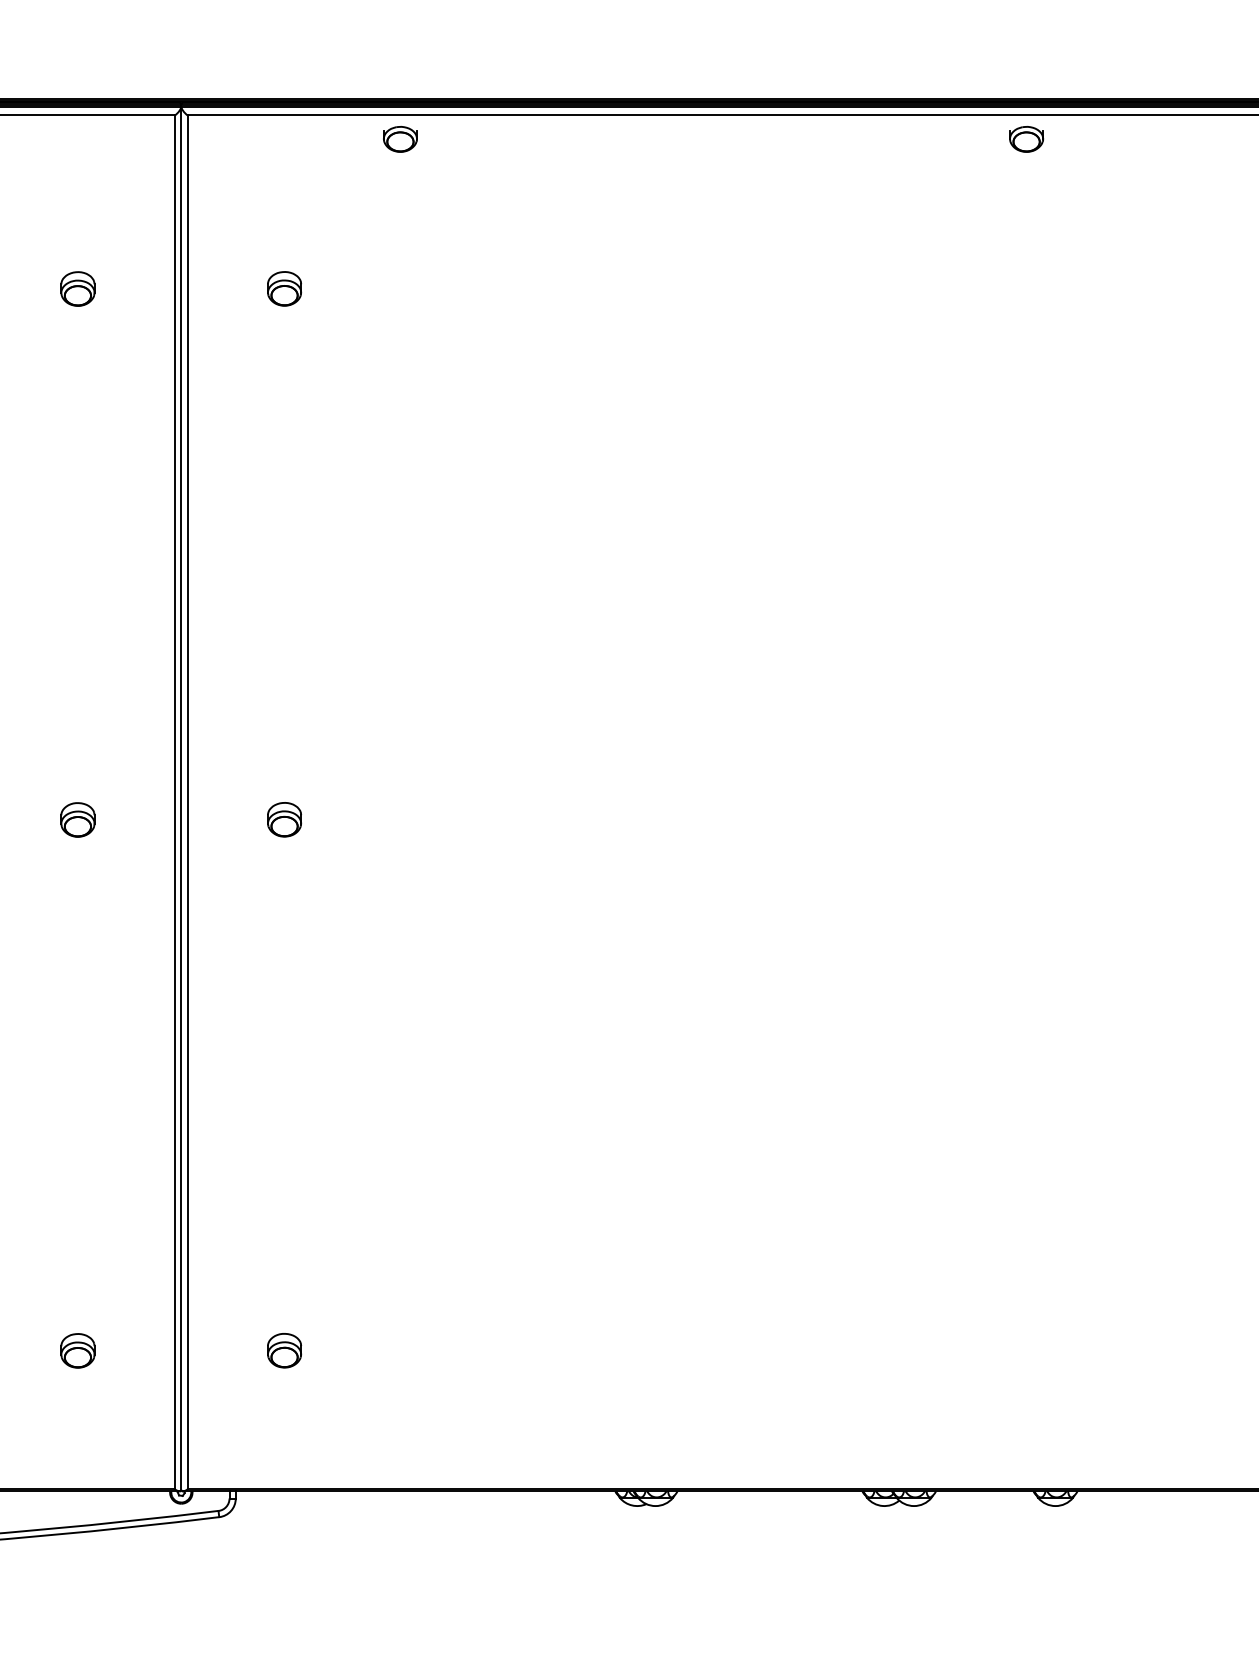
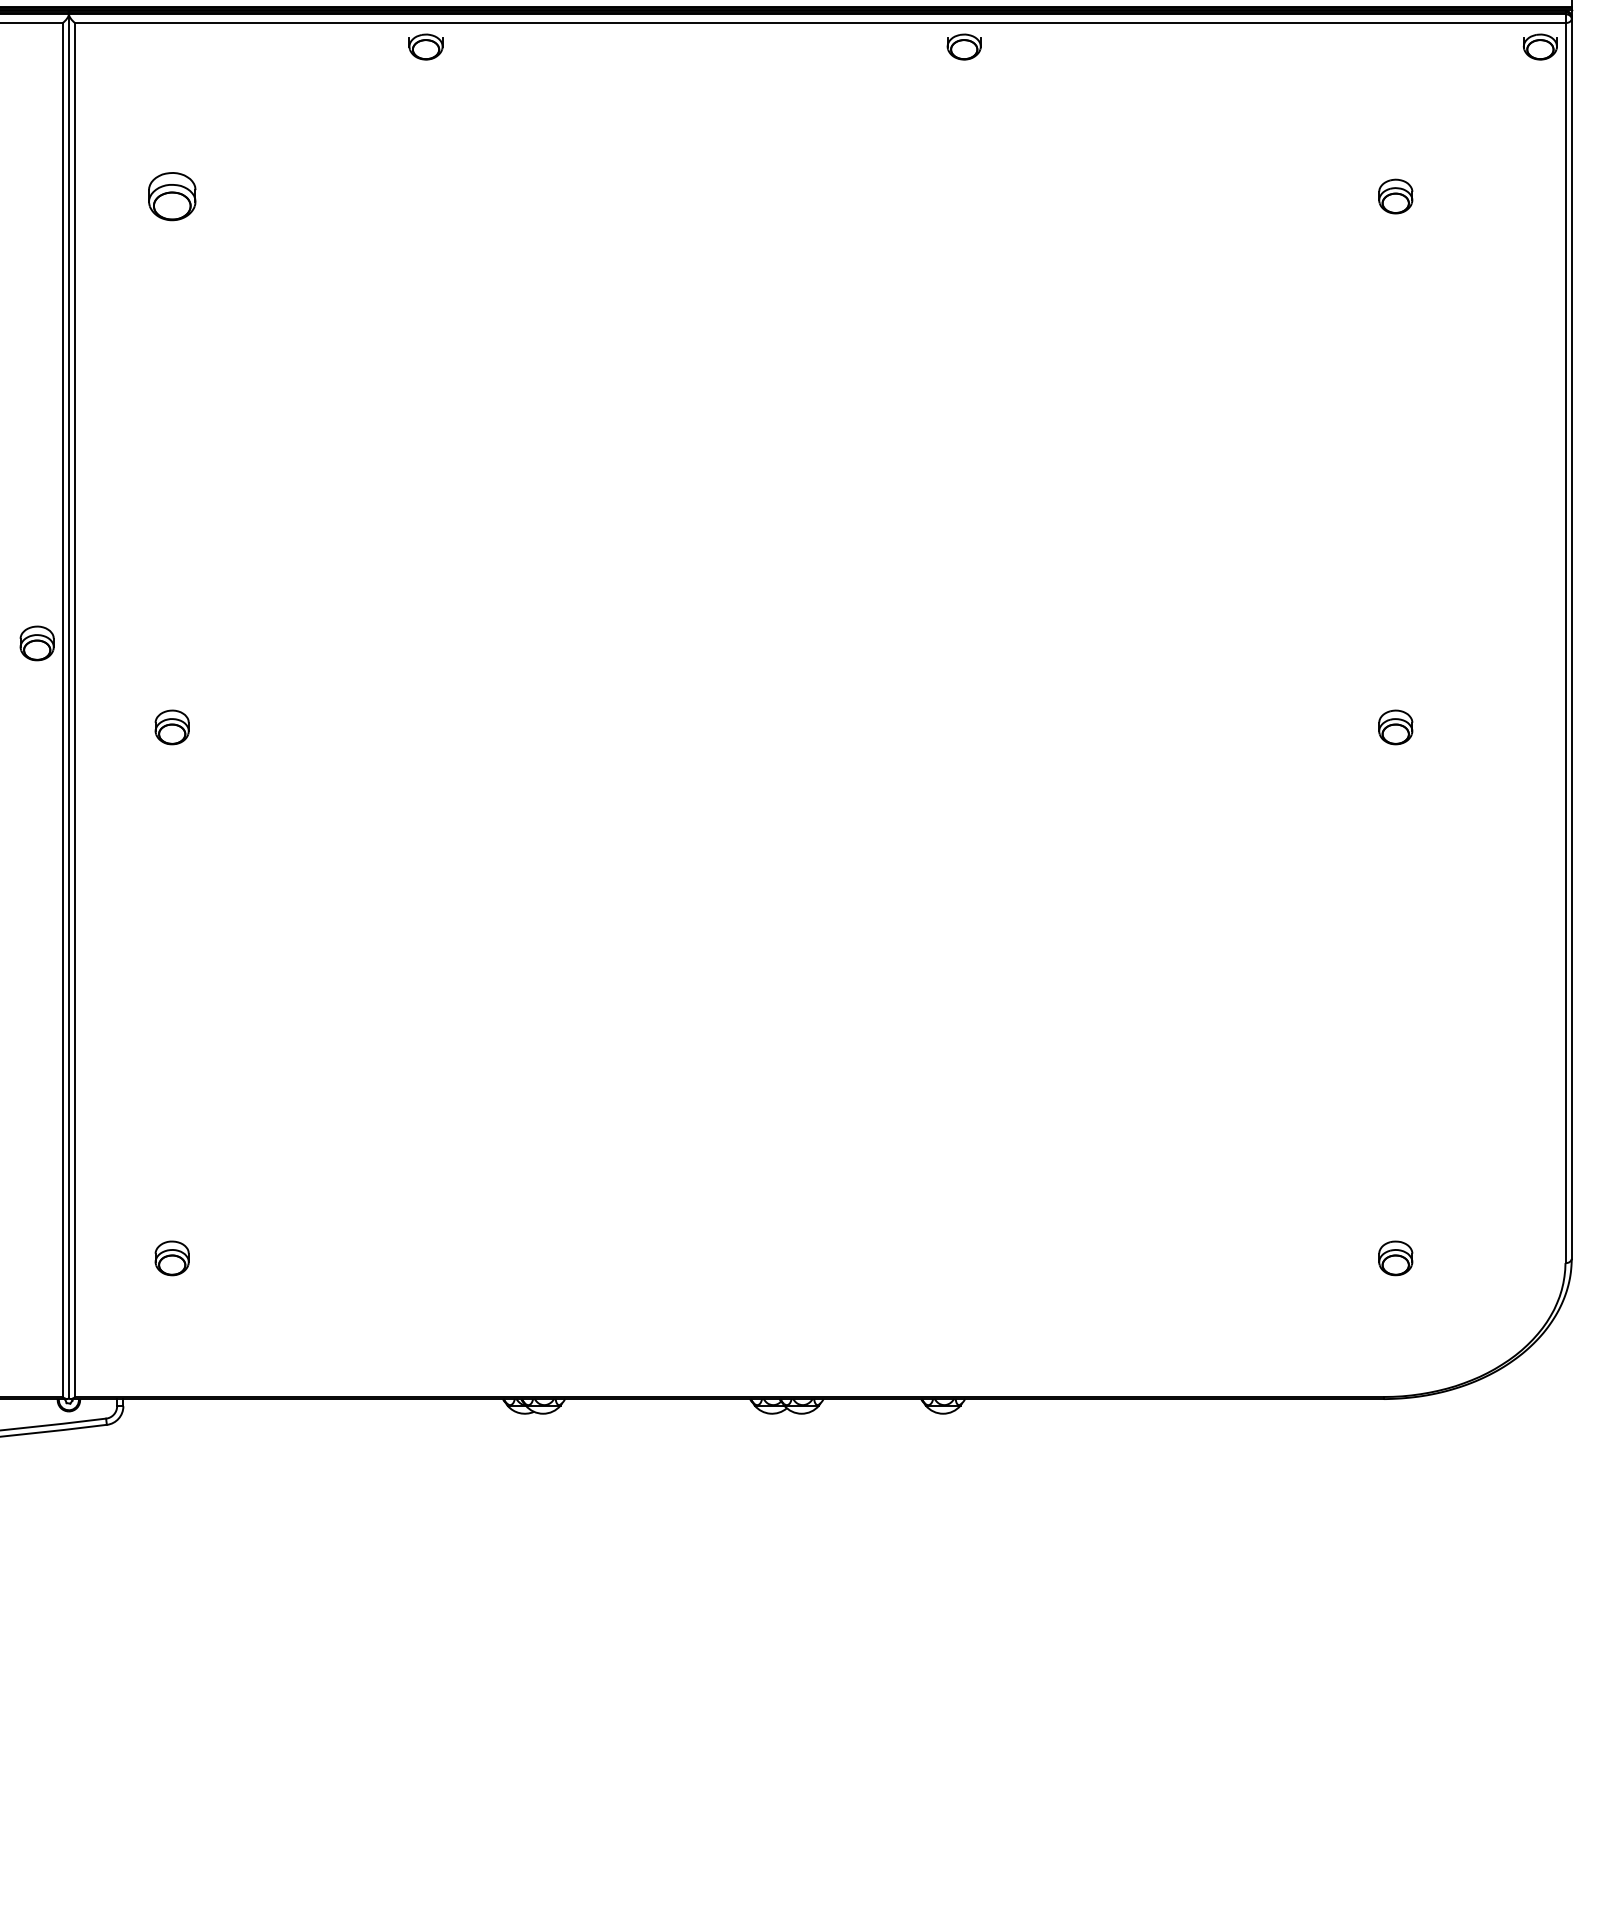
part: (399, 138) -> (425, 46), moved
part: (1025, 138) -> (963, 46), moved
part: (283, 288) -> (171, 196), size x1.4
part: (148, 735) -> (36, 643), added

